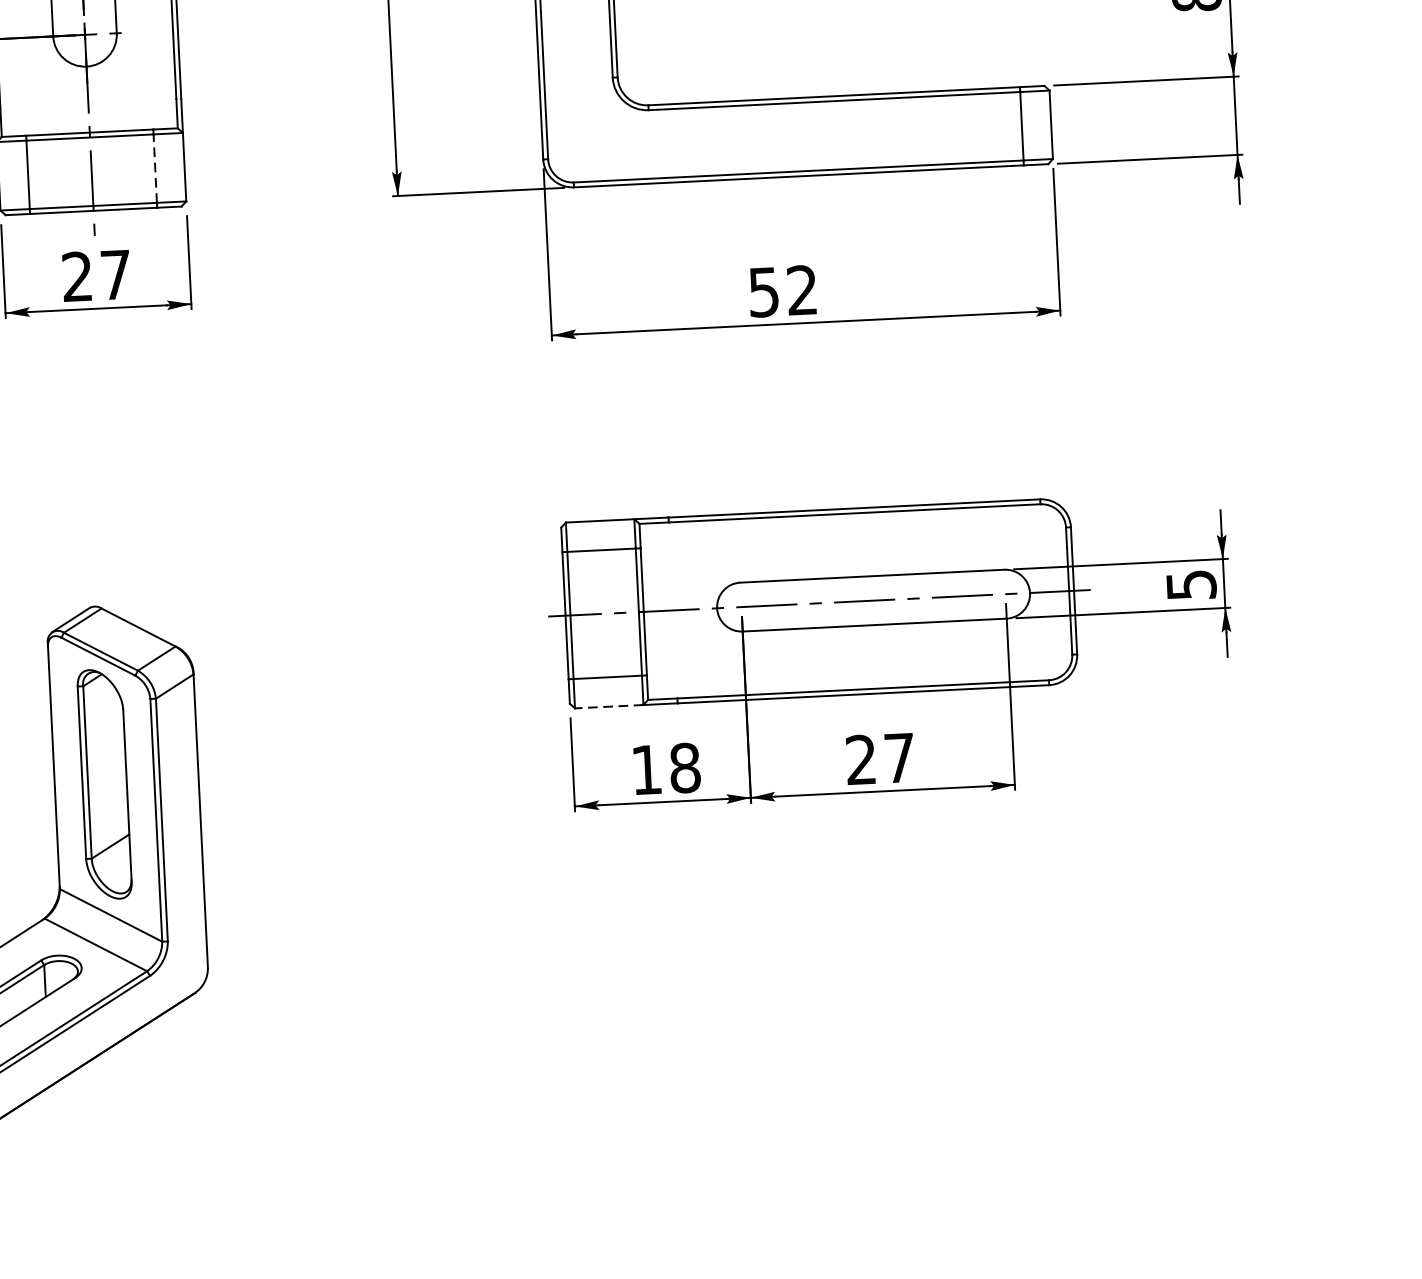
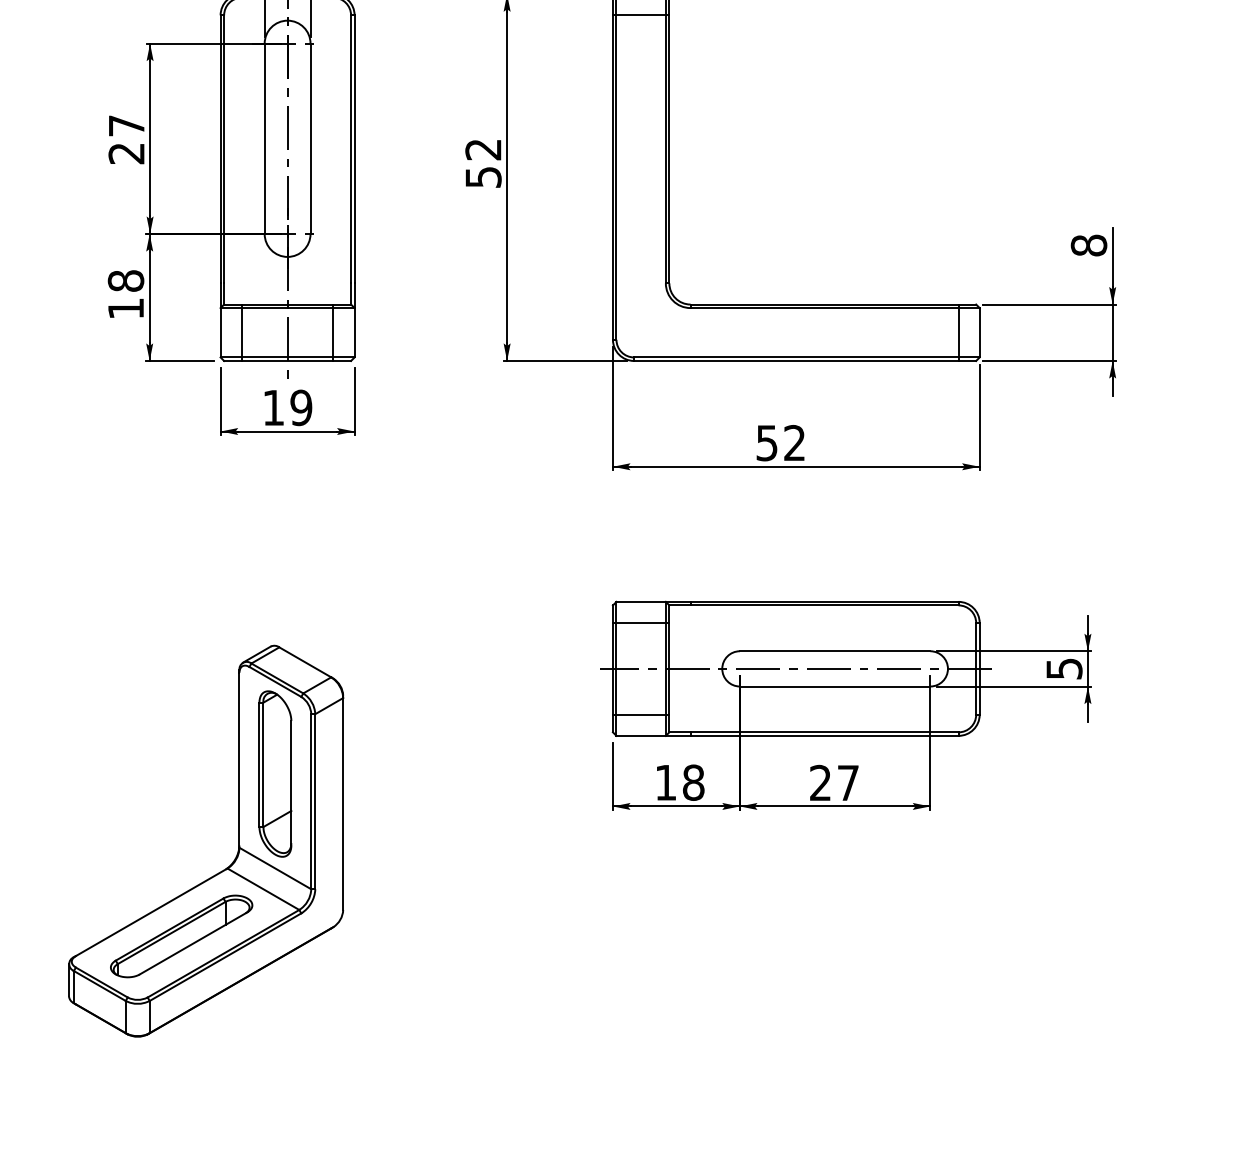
line: (155, 168) -> (333, 332), dashed -> solid
text: (96, 275) -> (287, 407), 27 -> 19
line: (609, 706) -> (641, 735), dashed -> solid

